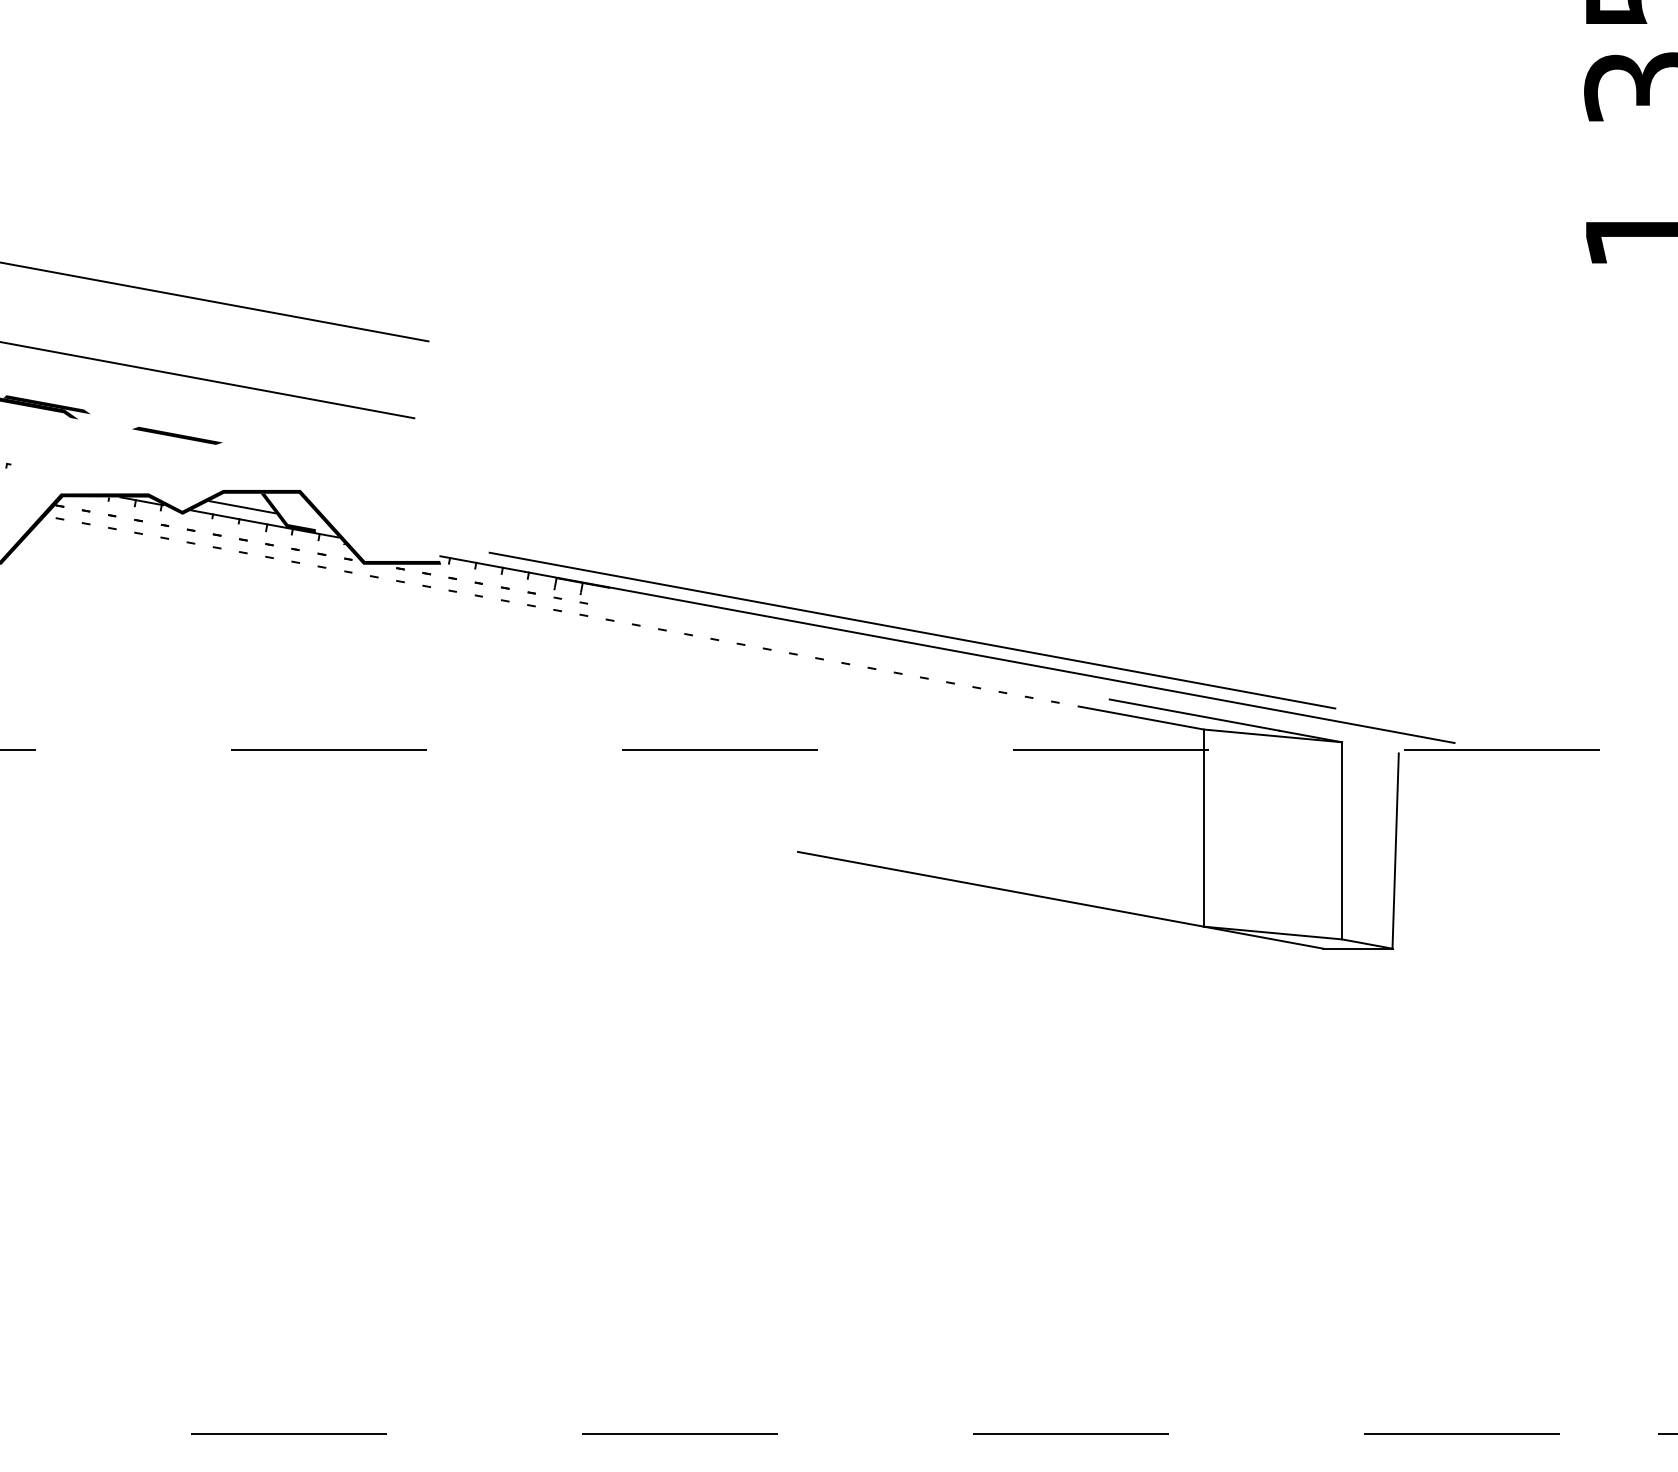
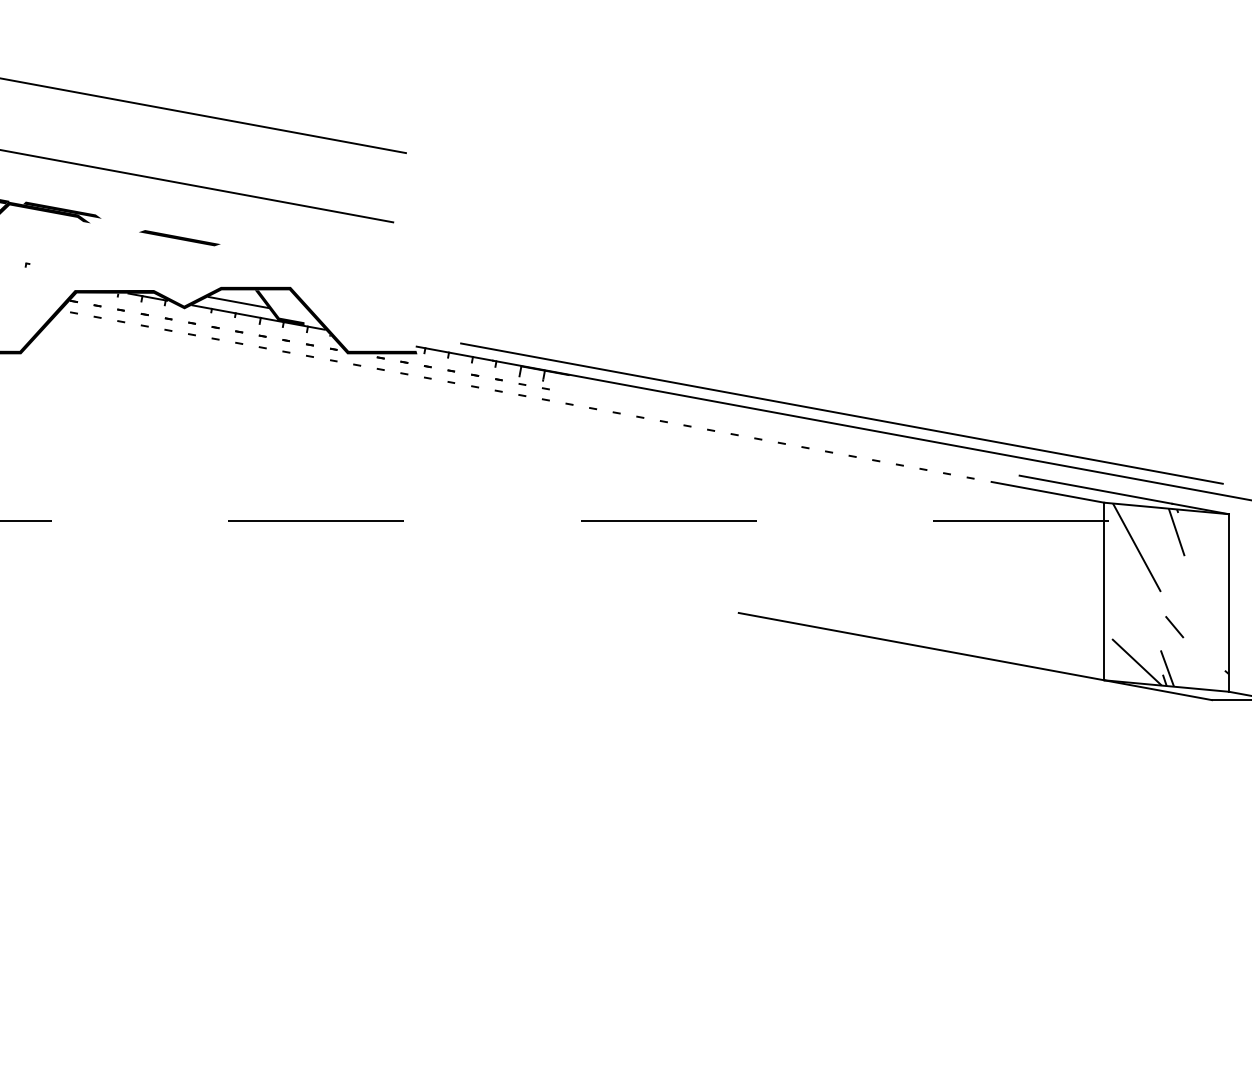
hatch: (1277, 831) -> (1170, 594), added

